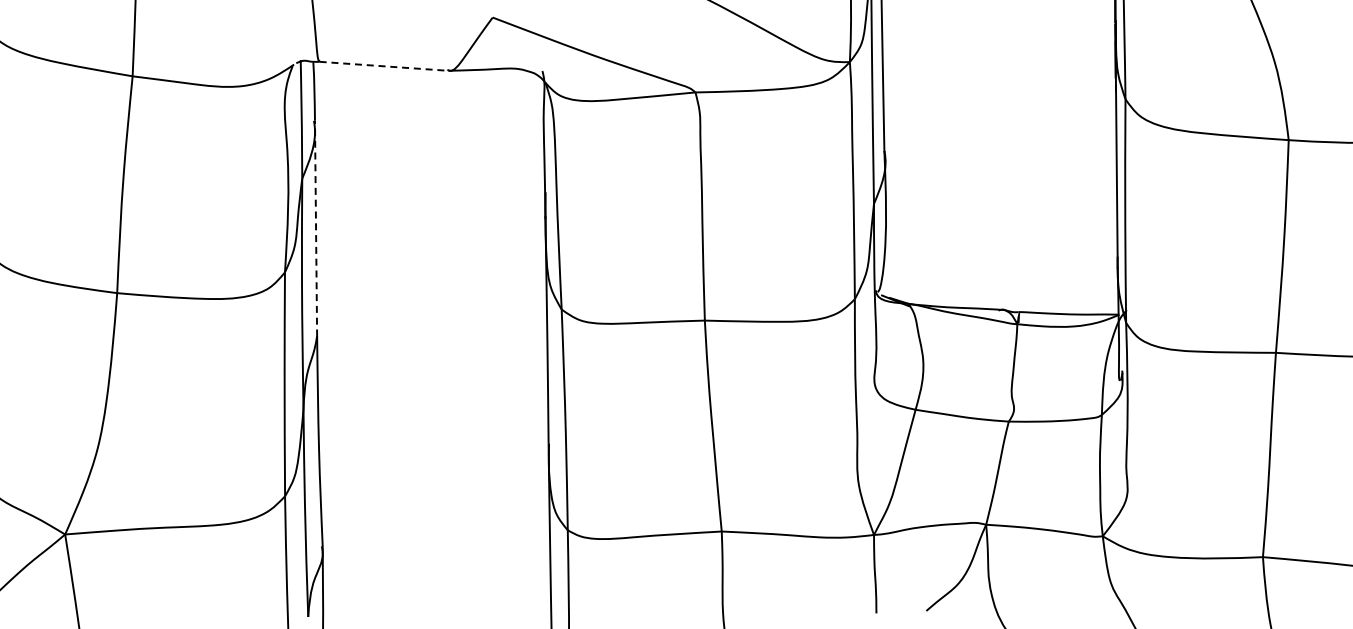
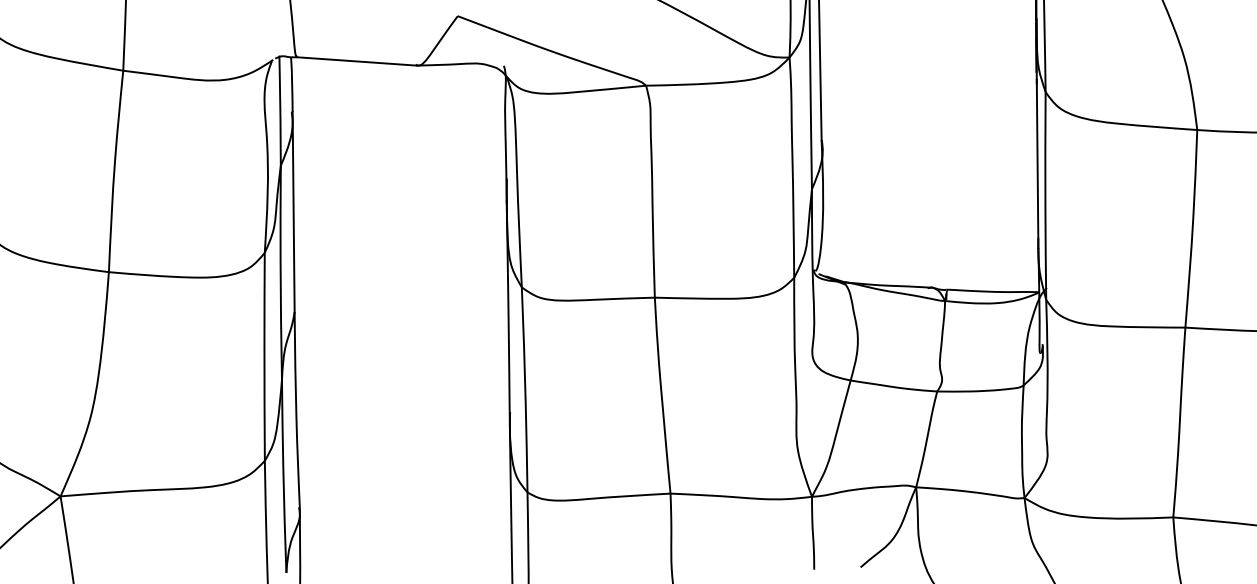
line: (384, 66) -> (357, 61), dashed -> solid
line: (316, 228) -> (294, 212), dashed -> solid

